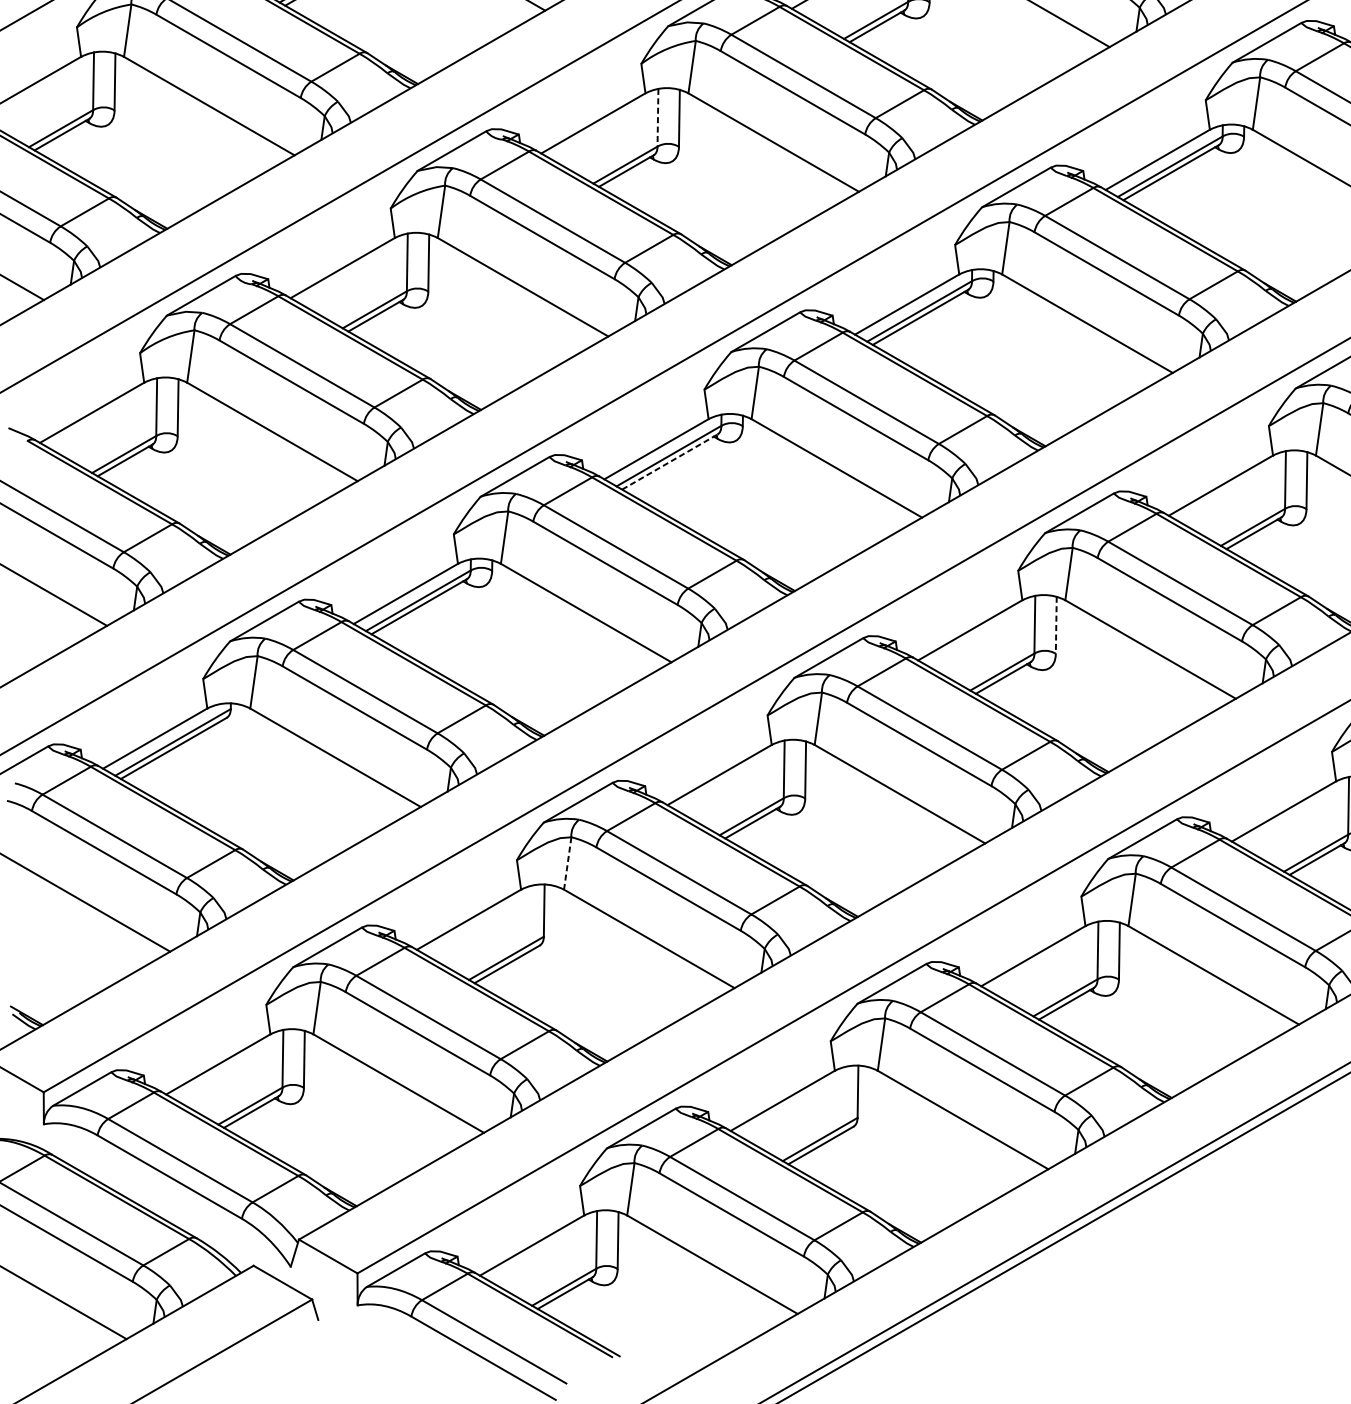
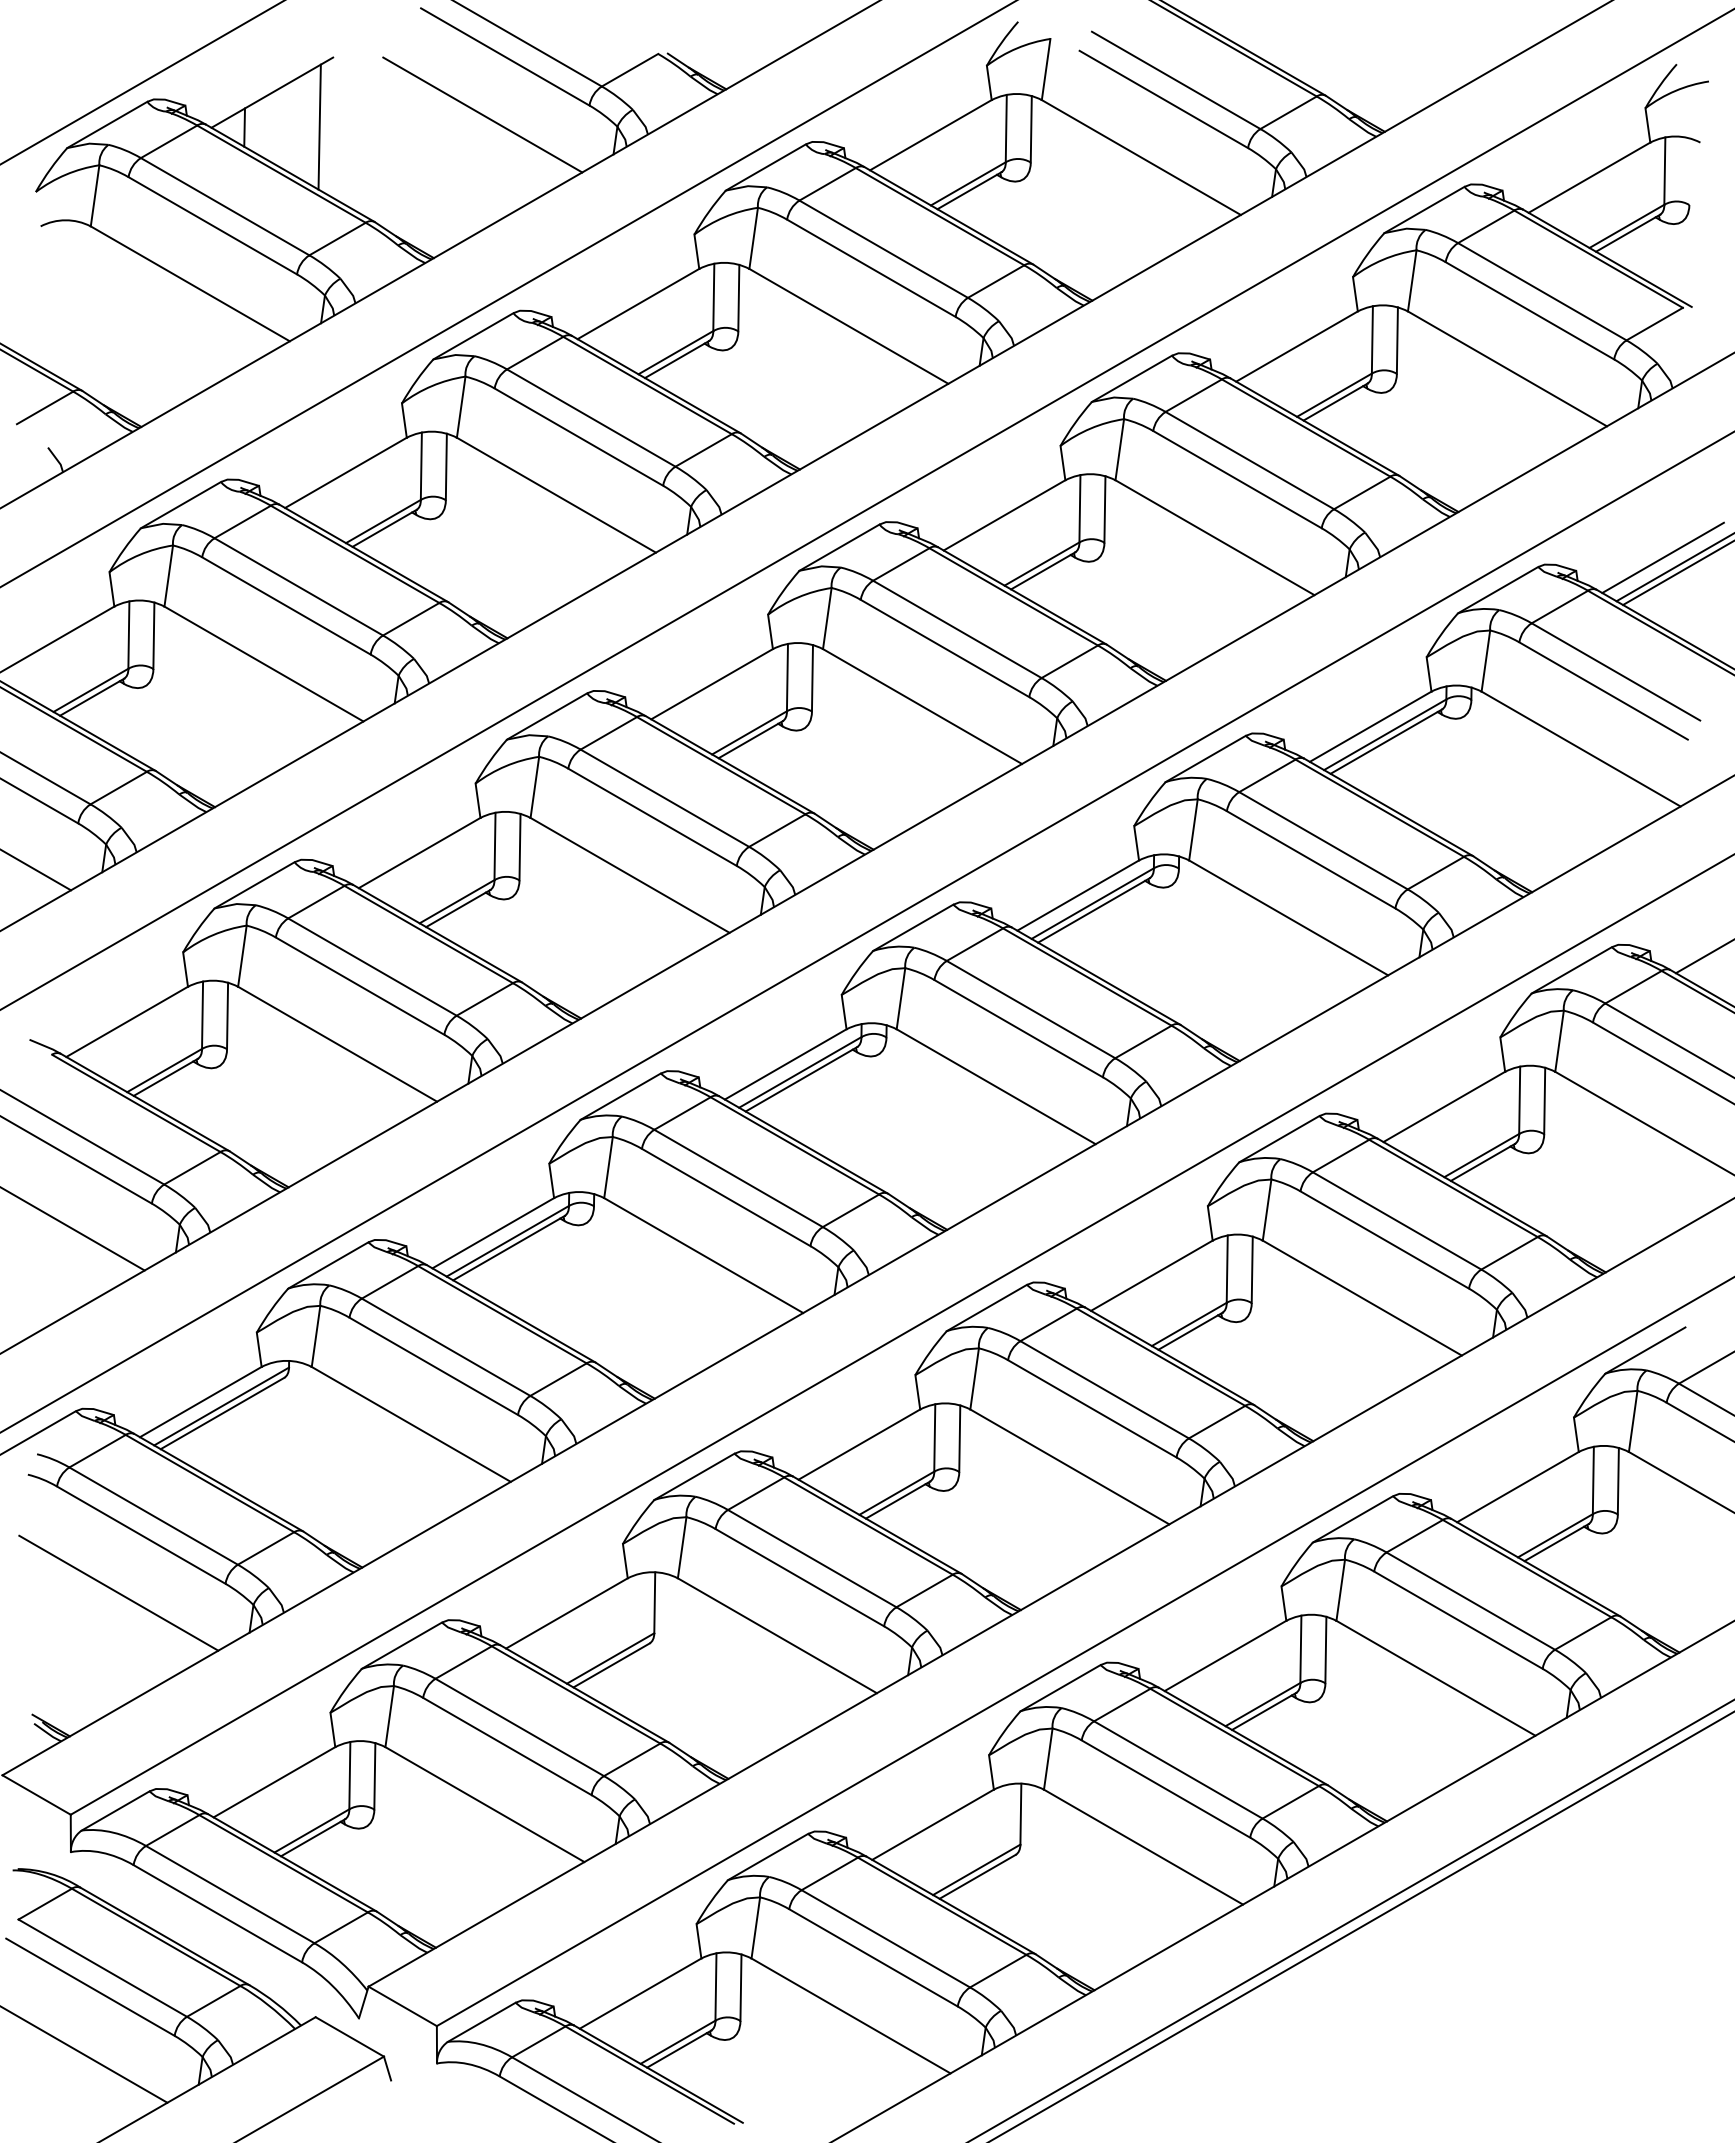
line: (658, 117) -> (787, 677), dashed -> solid
line: (669, 462) -> (801, 1079), dashed -> solid
line: (1056, 625) -> (1252, 1270), dashed -> solid
line: (568, 863) -> (682, 1547), dashed -> solid

